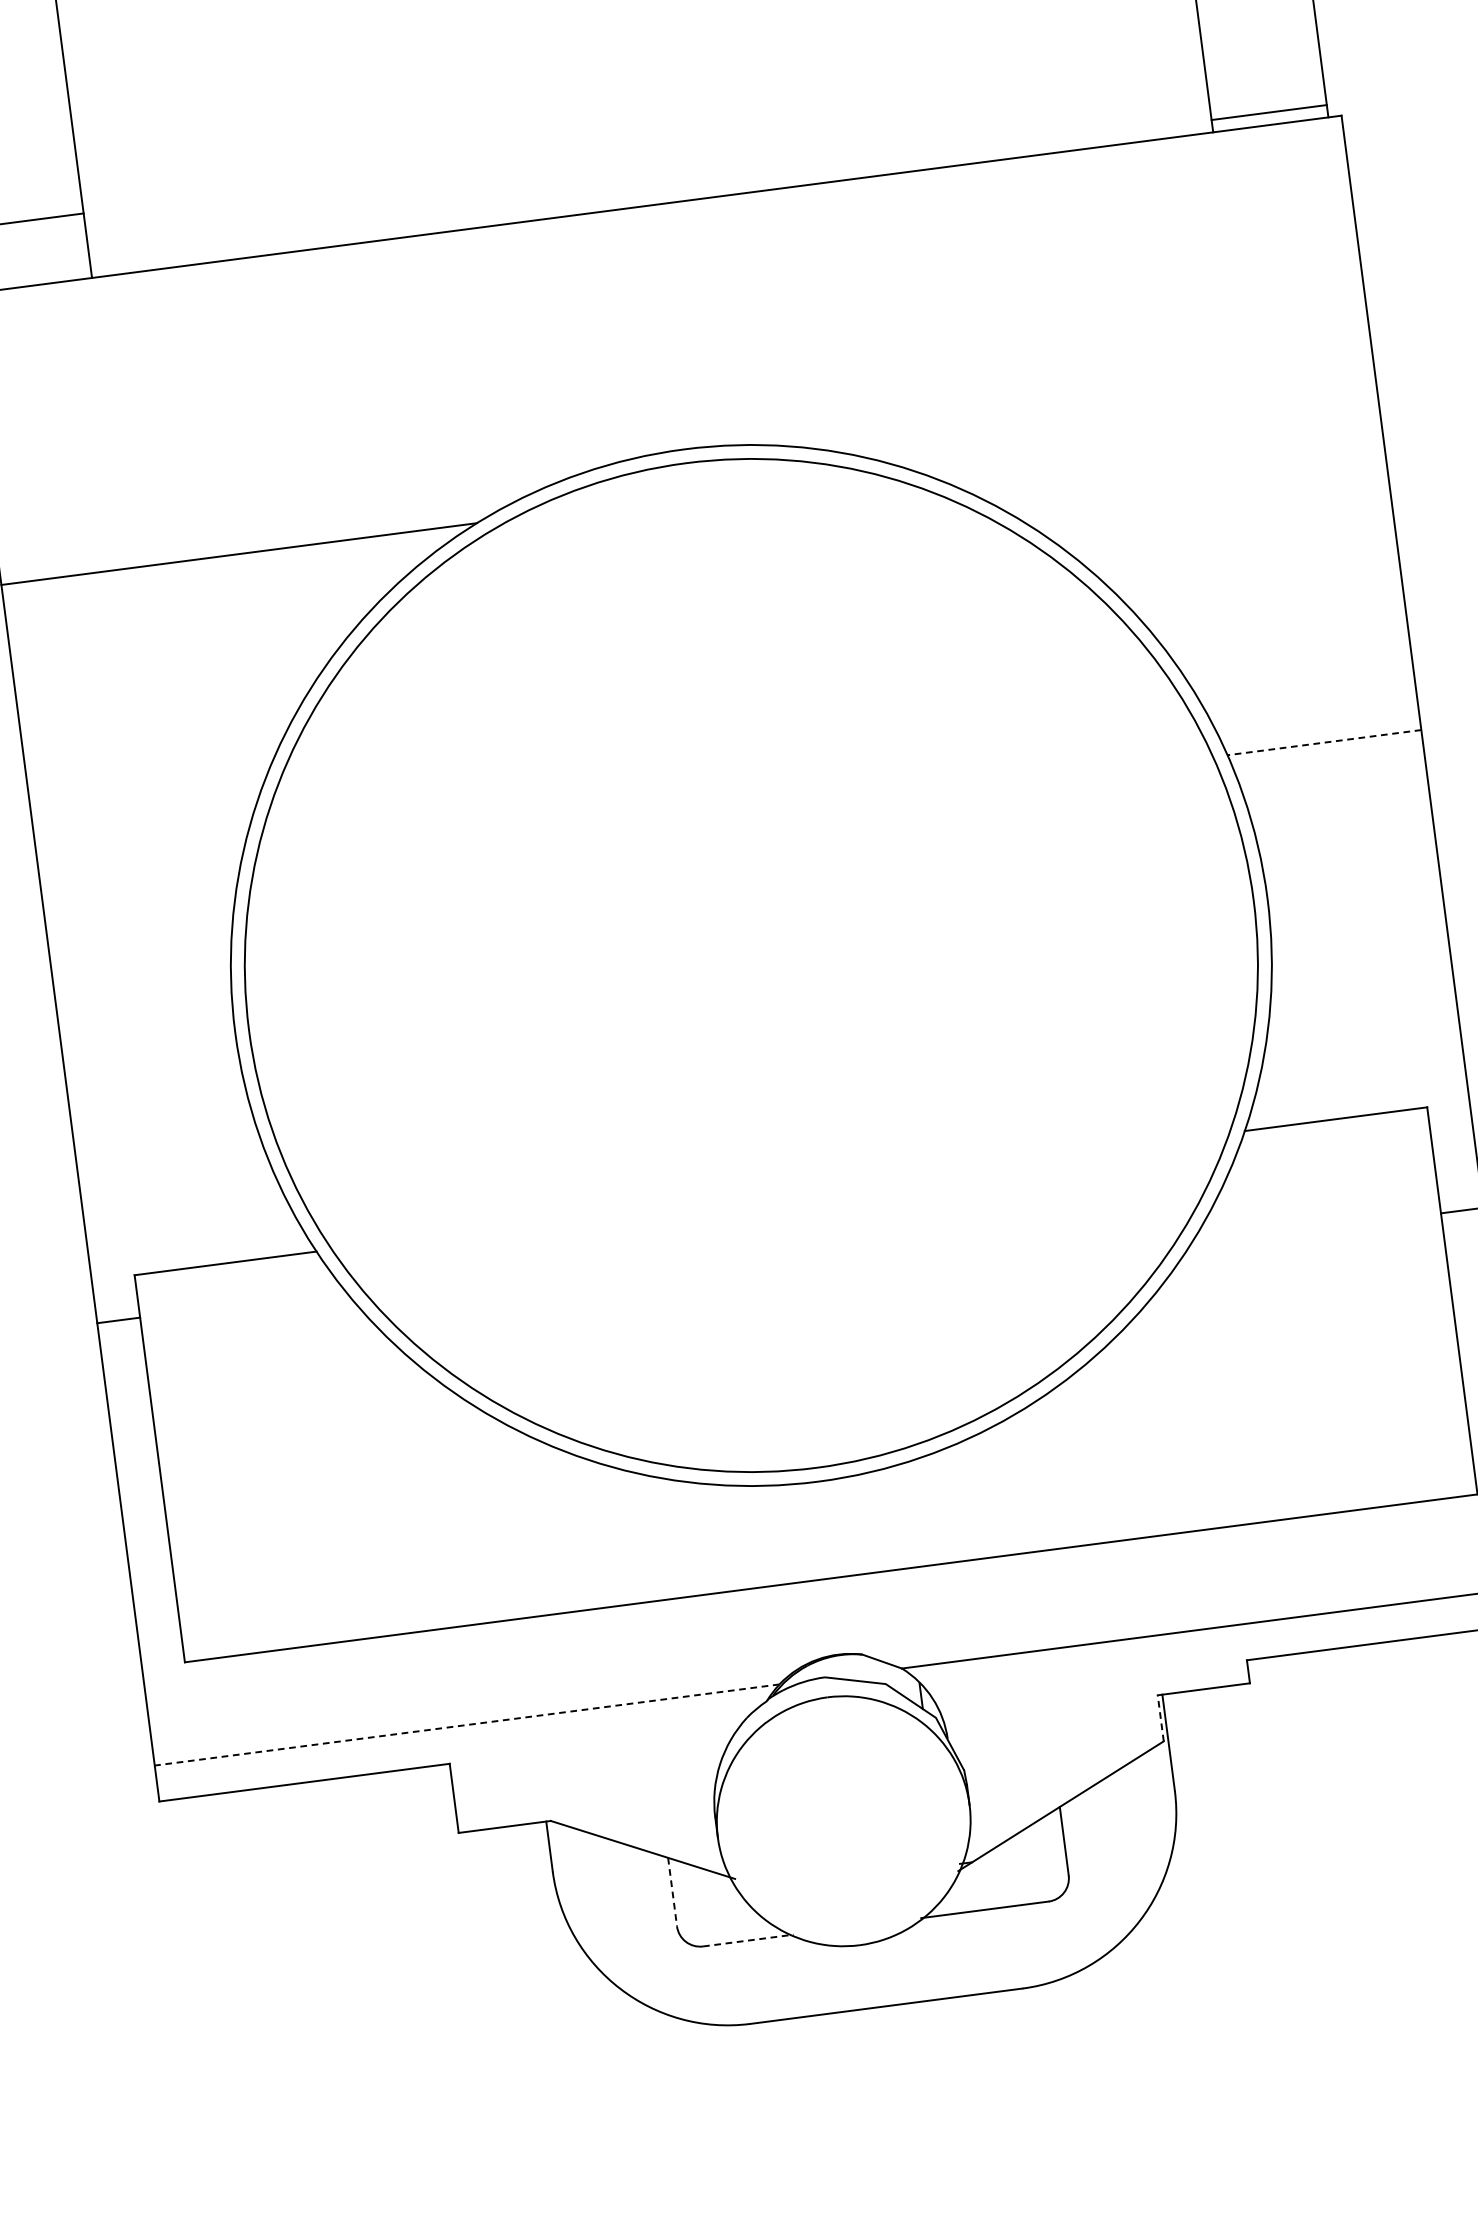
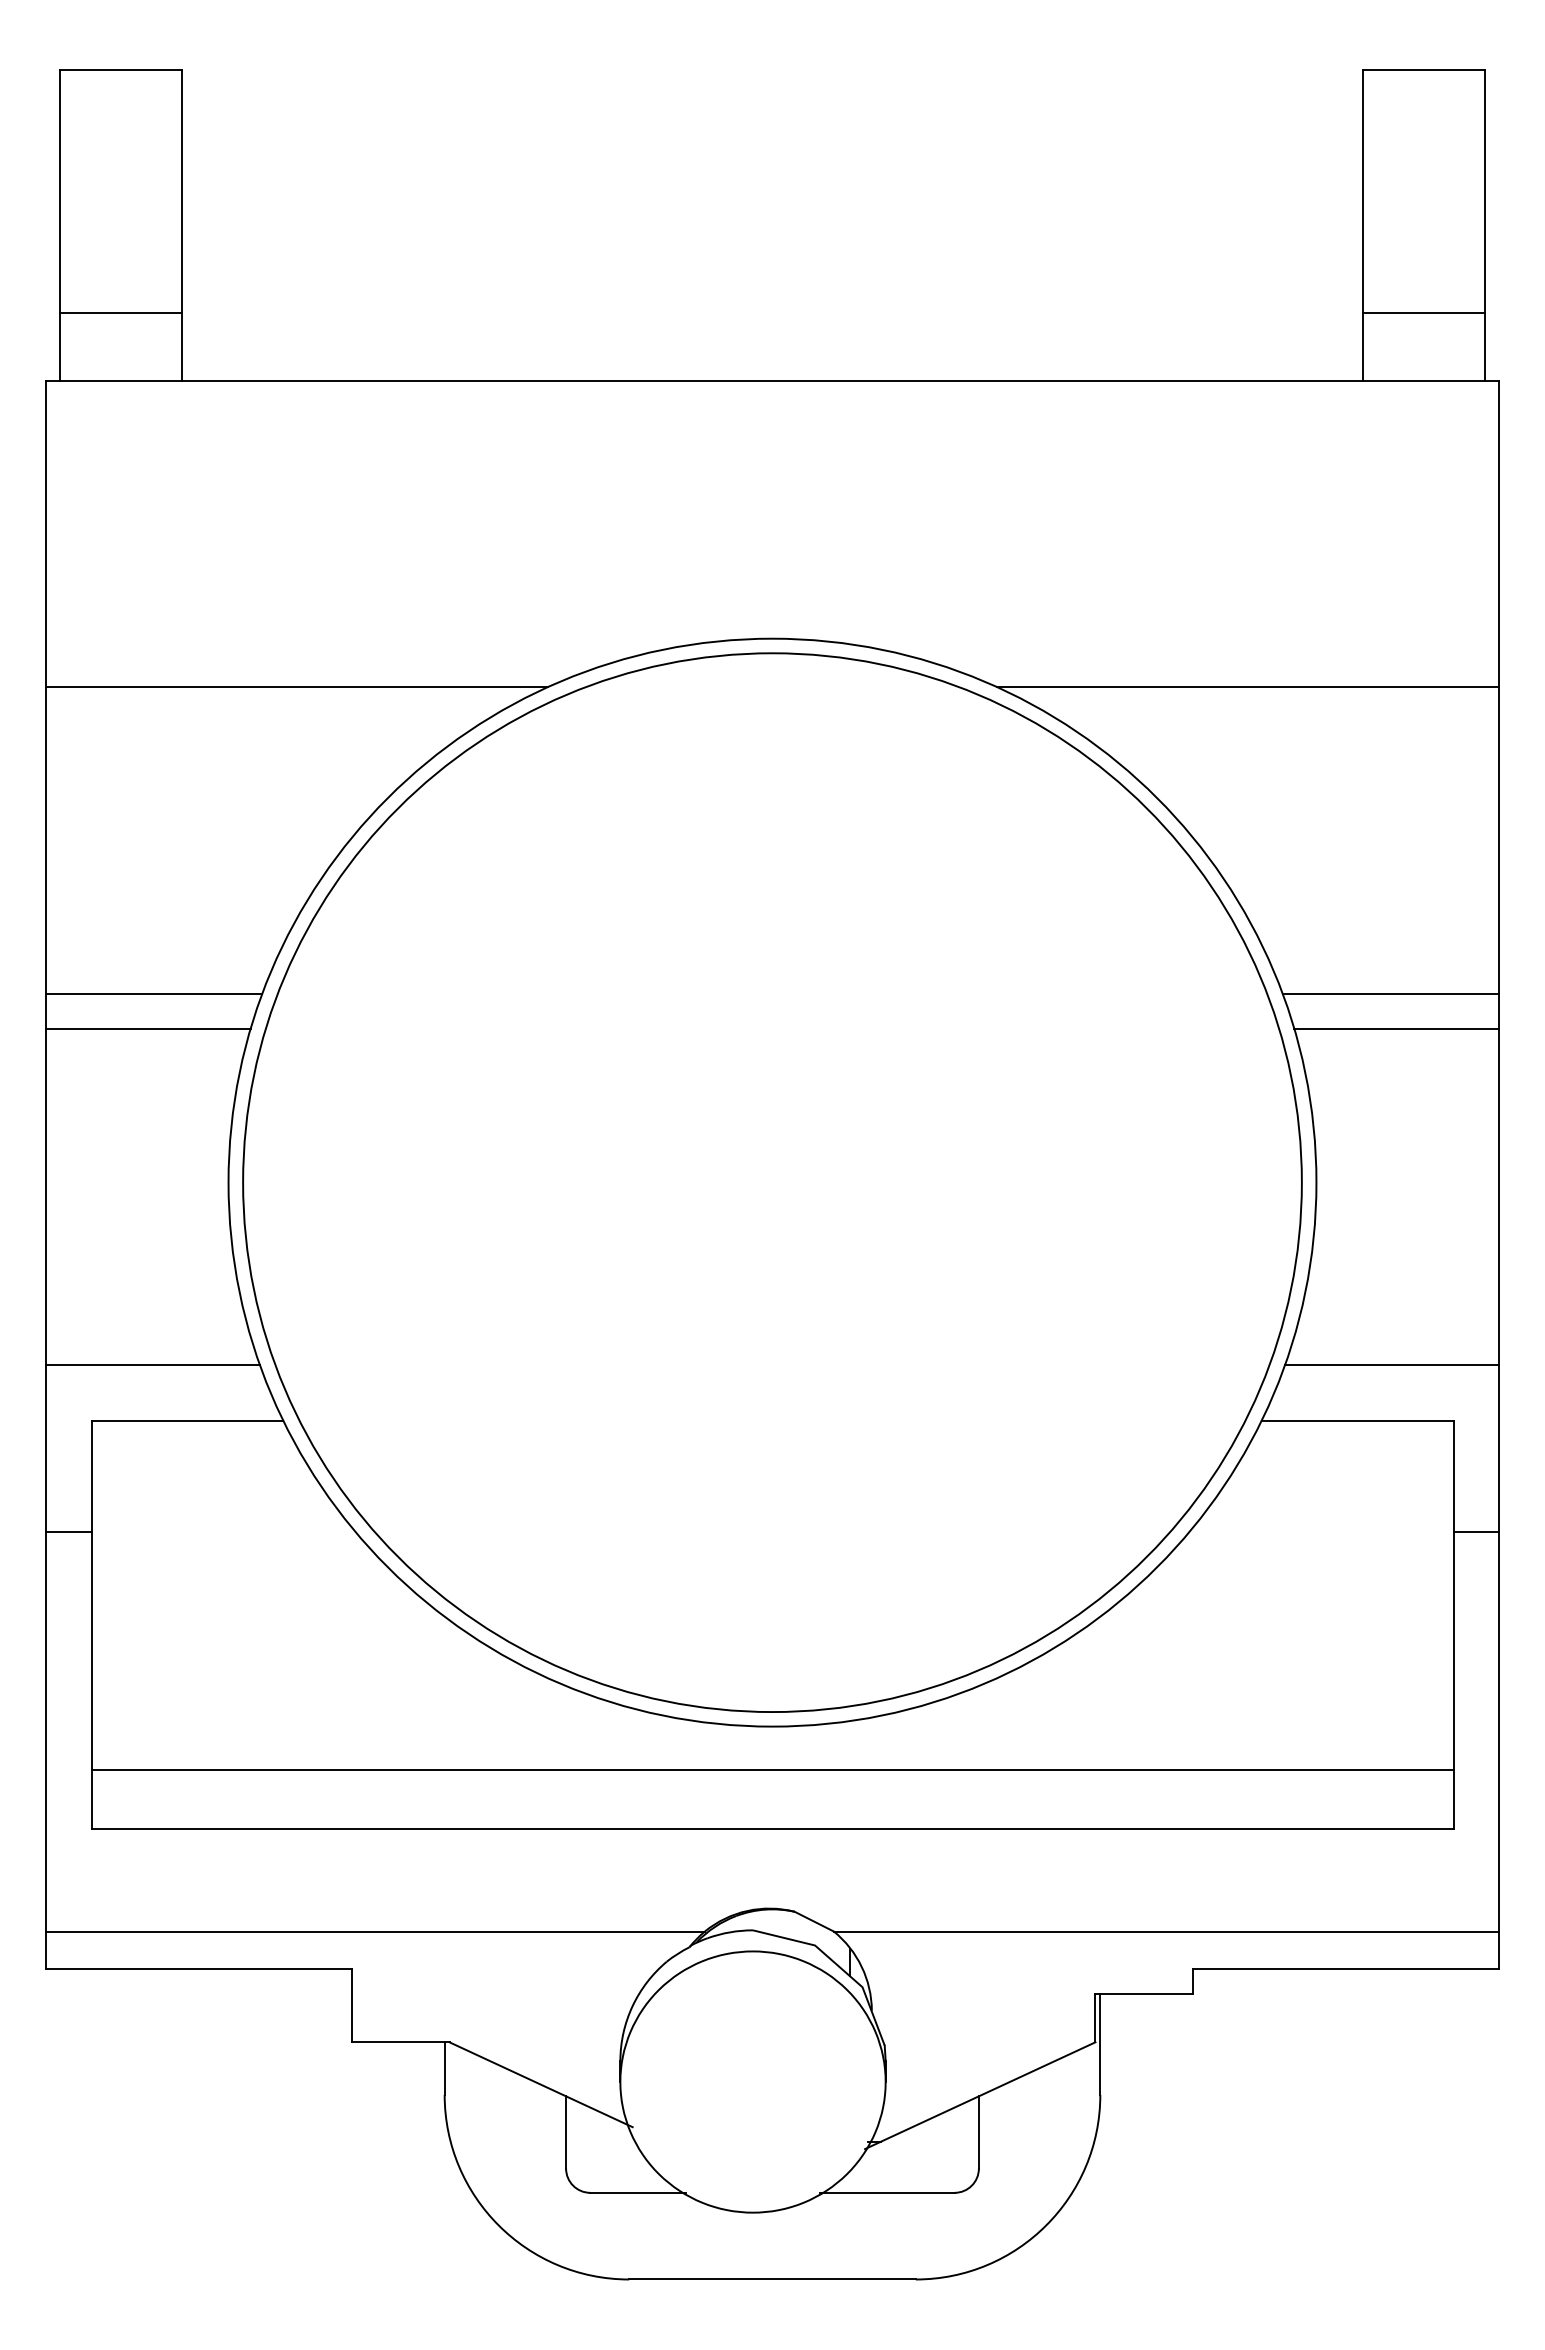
line: (1268, 112) -> (1423, 313), moved
line: (1141, 437) -> (1247, 687), added
line: (1314, 710) -> (1390, 994), added
line: (1323, 742) -> (1395, 1028), dashed -> solid
line: (141, 863) -> (154, 994), added
line: (140, 896) -> (148, 1028), added
line: (1361, 1061) -> (1391, 1364), added
line: (185, 1214) -> (152, 1364), added
line: (118, 1320) -> (68, 1532), moved
line: (823, 1523) -> (772, 1770), added
line: (1160, 1717) -> (1095, 2017), dashed -> solid
line: (466, 1724) -> (375, 1931), dashed -> solid
line: (672, 1892) -> (566, 2132), dashed -> solid
line: (748, 1940) -> (638, 2192), dashed -> solid

